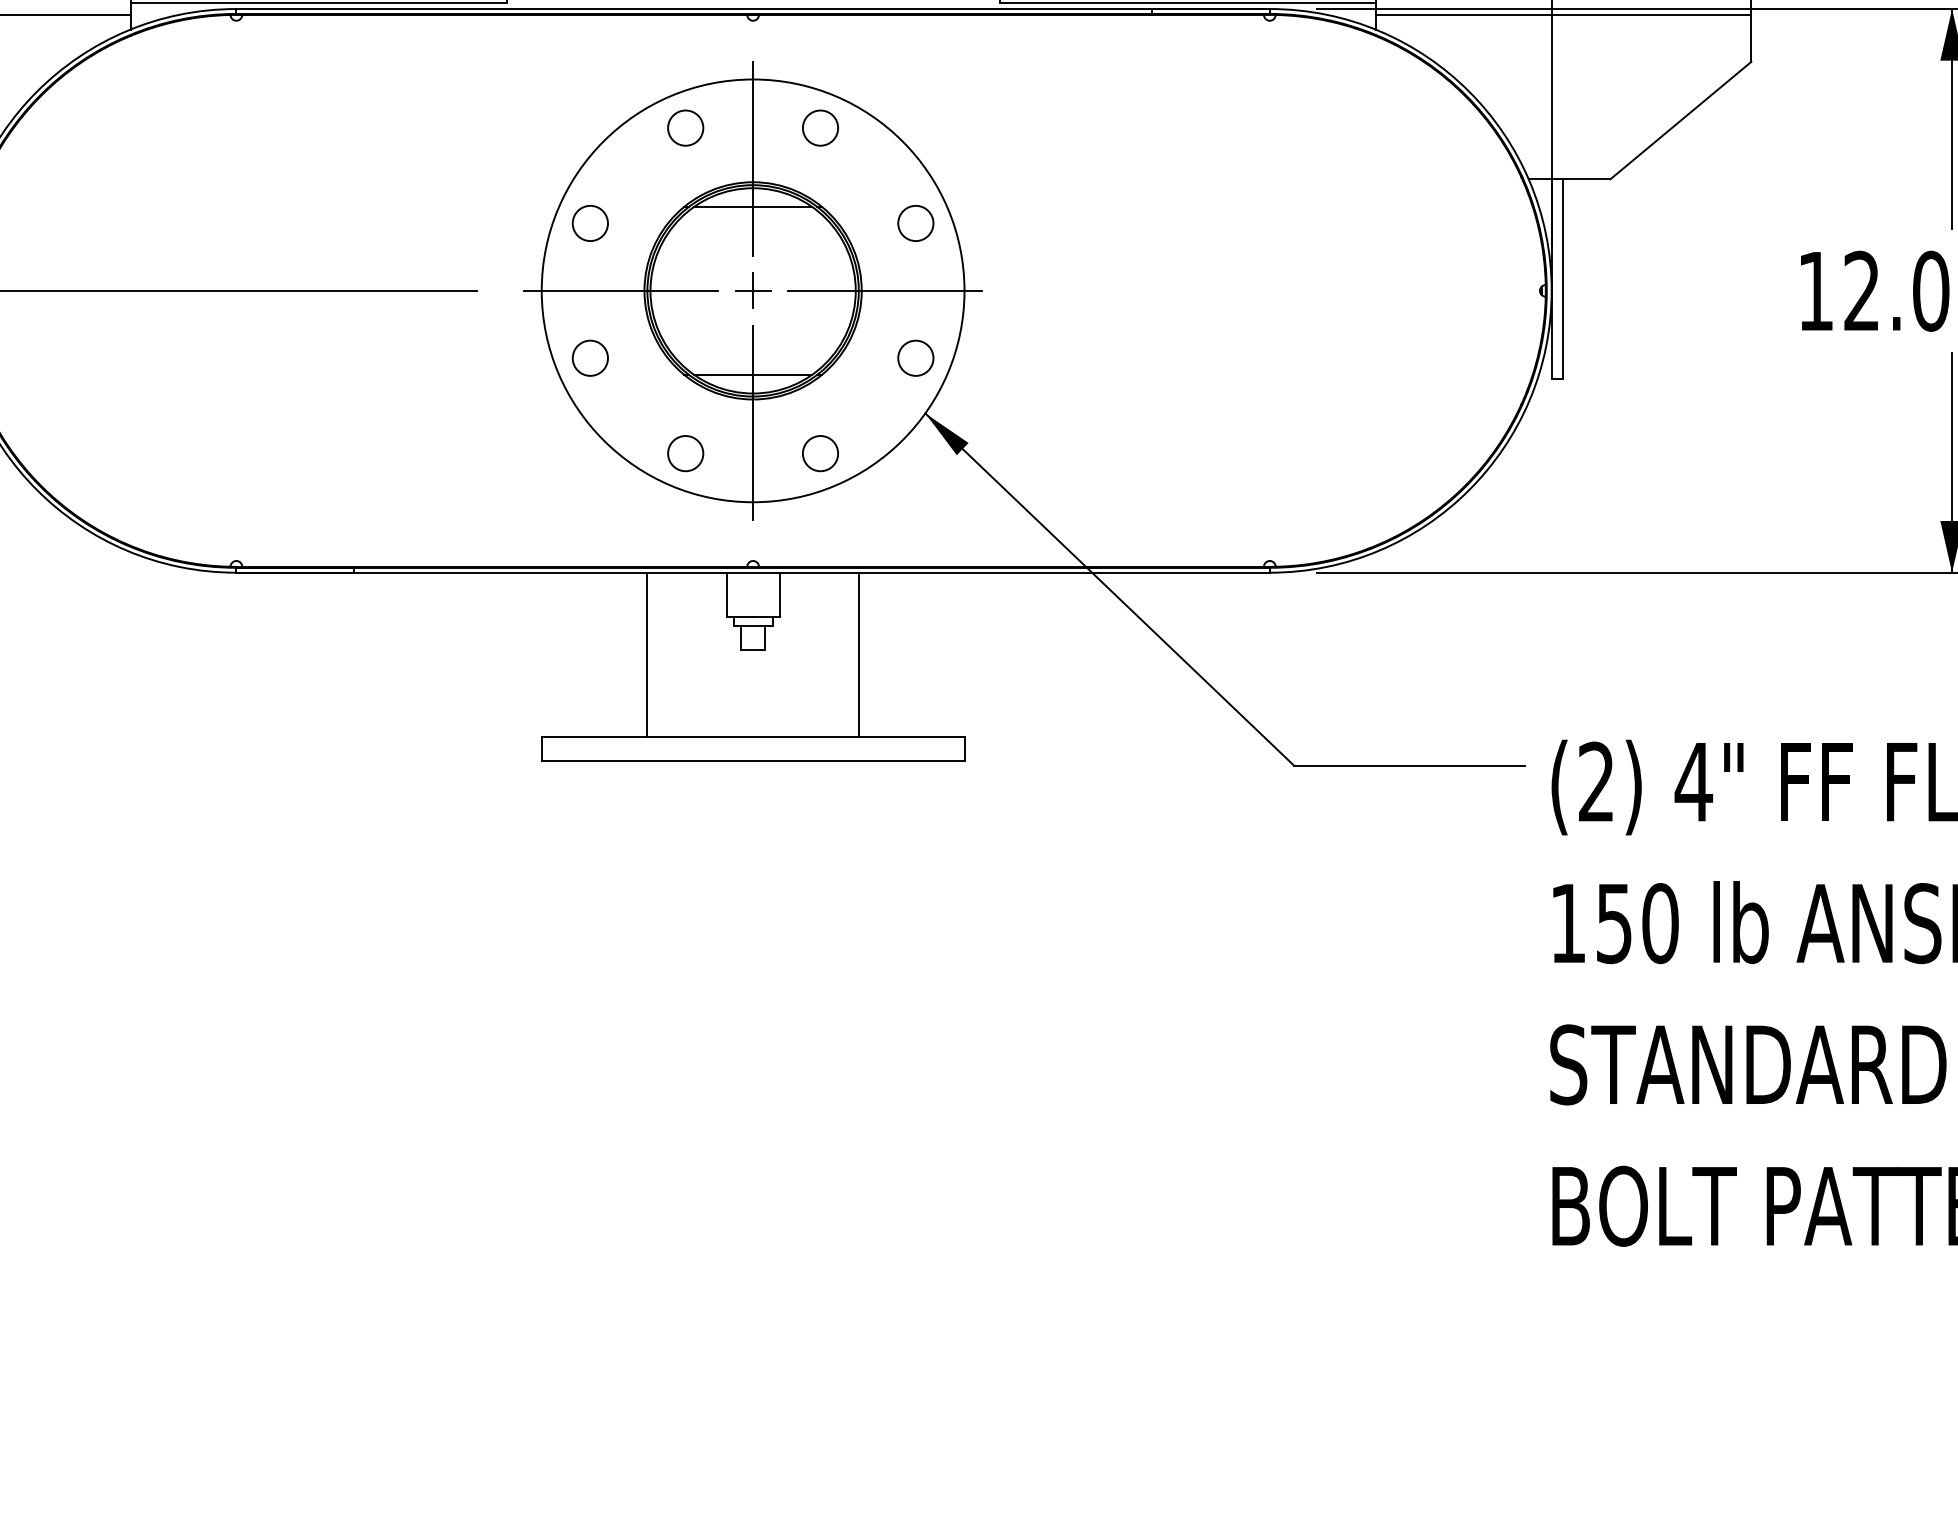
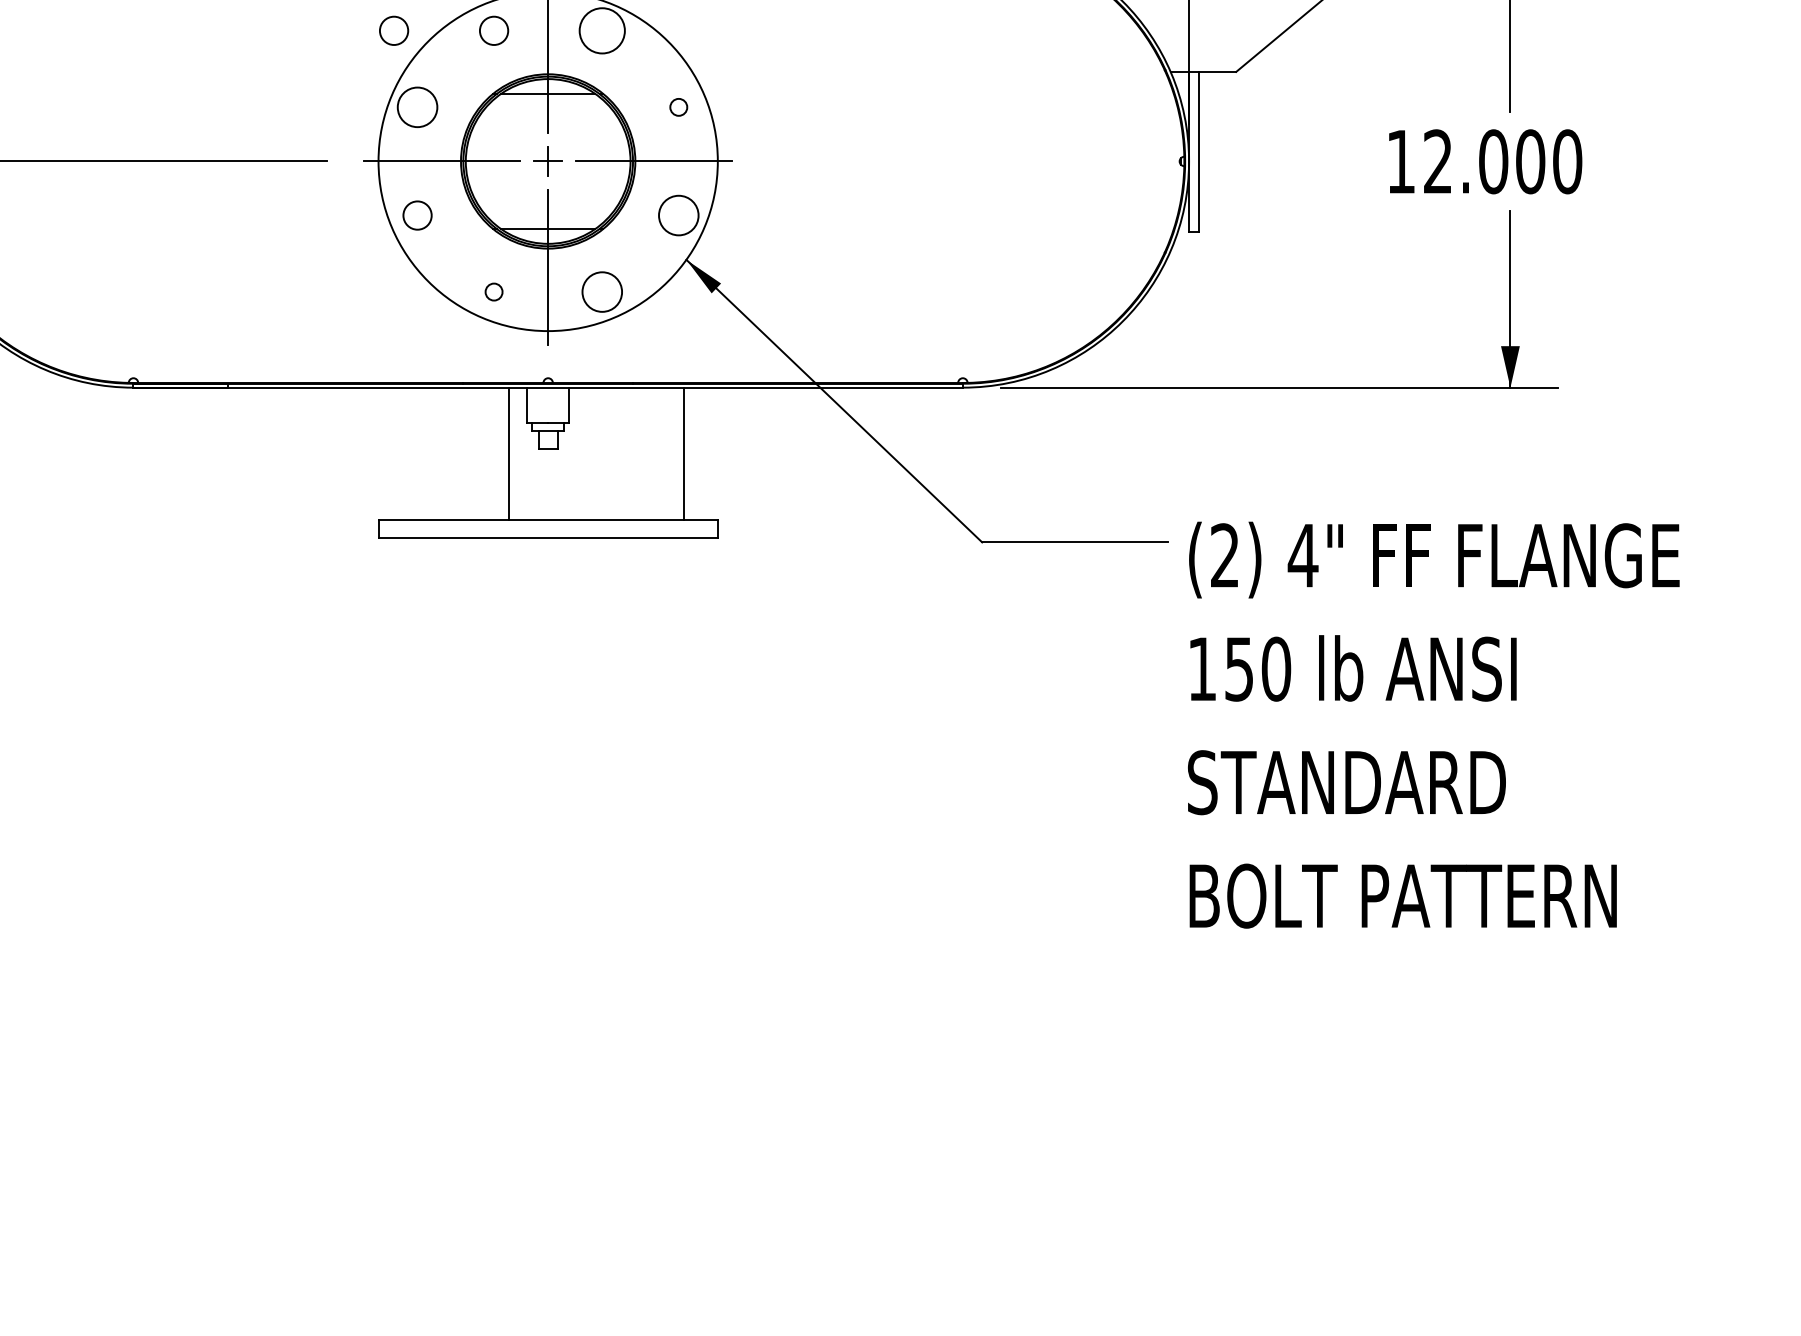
circle: (561, 127) -> (394, 30), added
circle: (820, 127) -> (602, 30), size x1.6
circle: (590, 223) -> (417, 107), size x1.4
circle: (915, 223) -> (678, 107), size x0.6
circle: (915, 358) -> (678, 215), size x1.4
circle: (684, 452) -> (493, 291), size x0.6
circle: (820, 452) -> (602, 291), size x1.4
line: (647, 654) -> (509, 453), moved
line: (859, 654) -> (684, 453), moved

